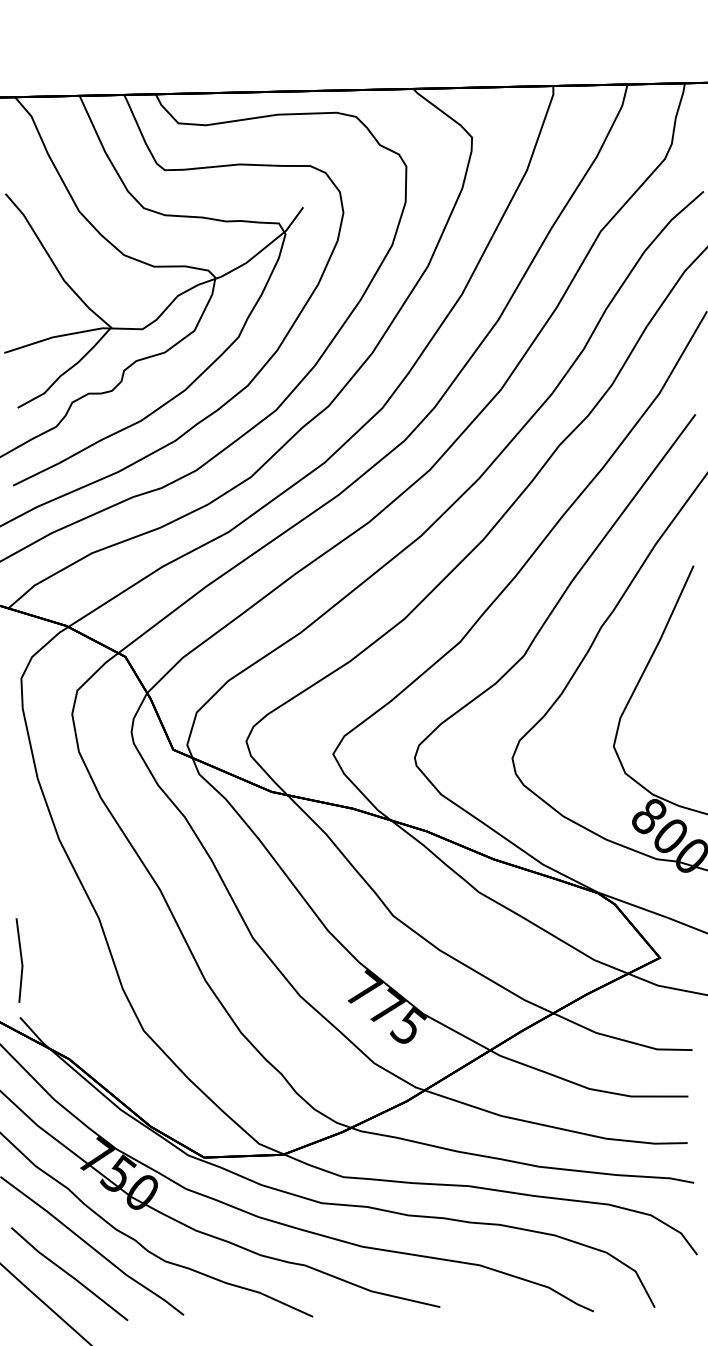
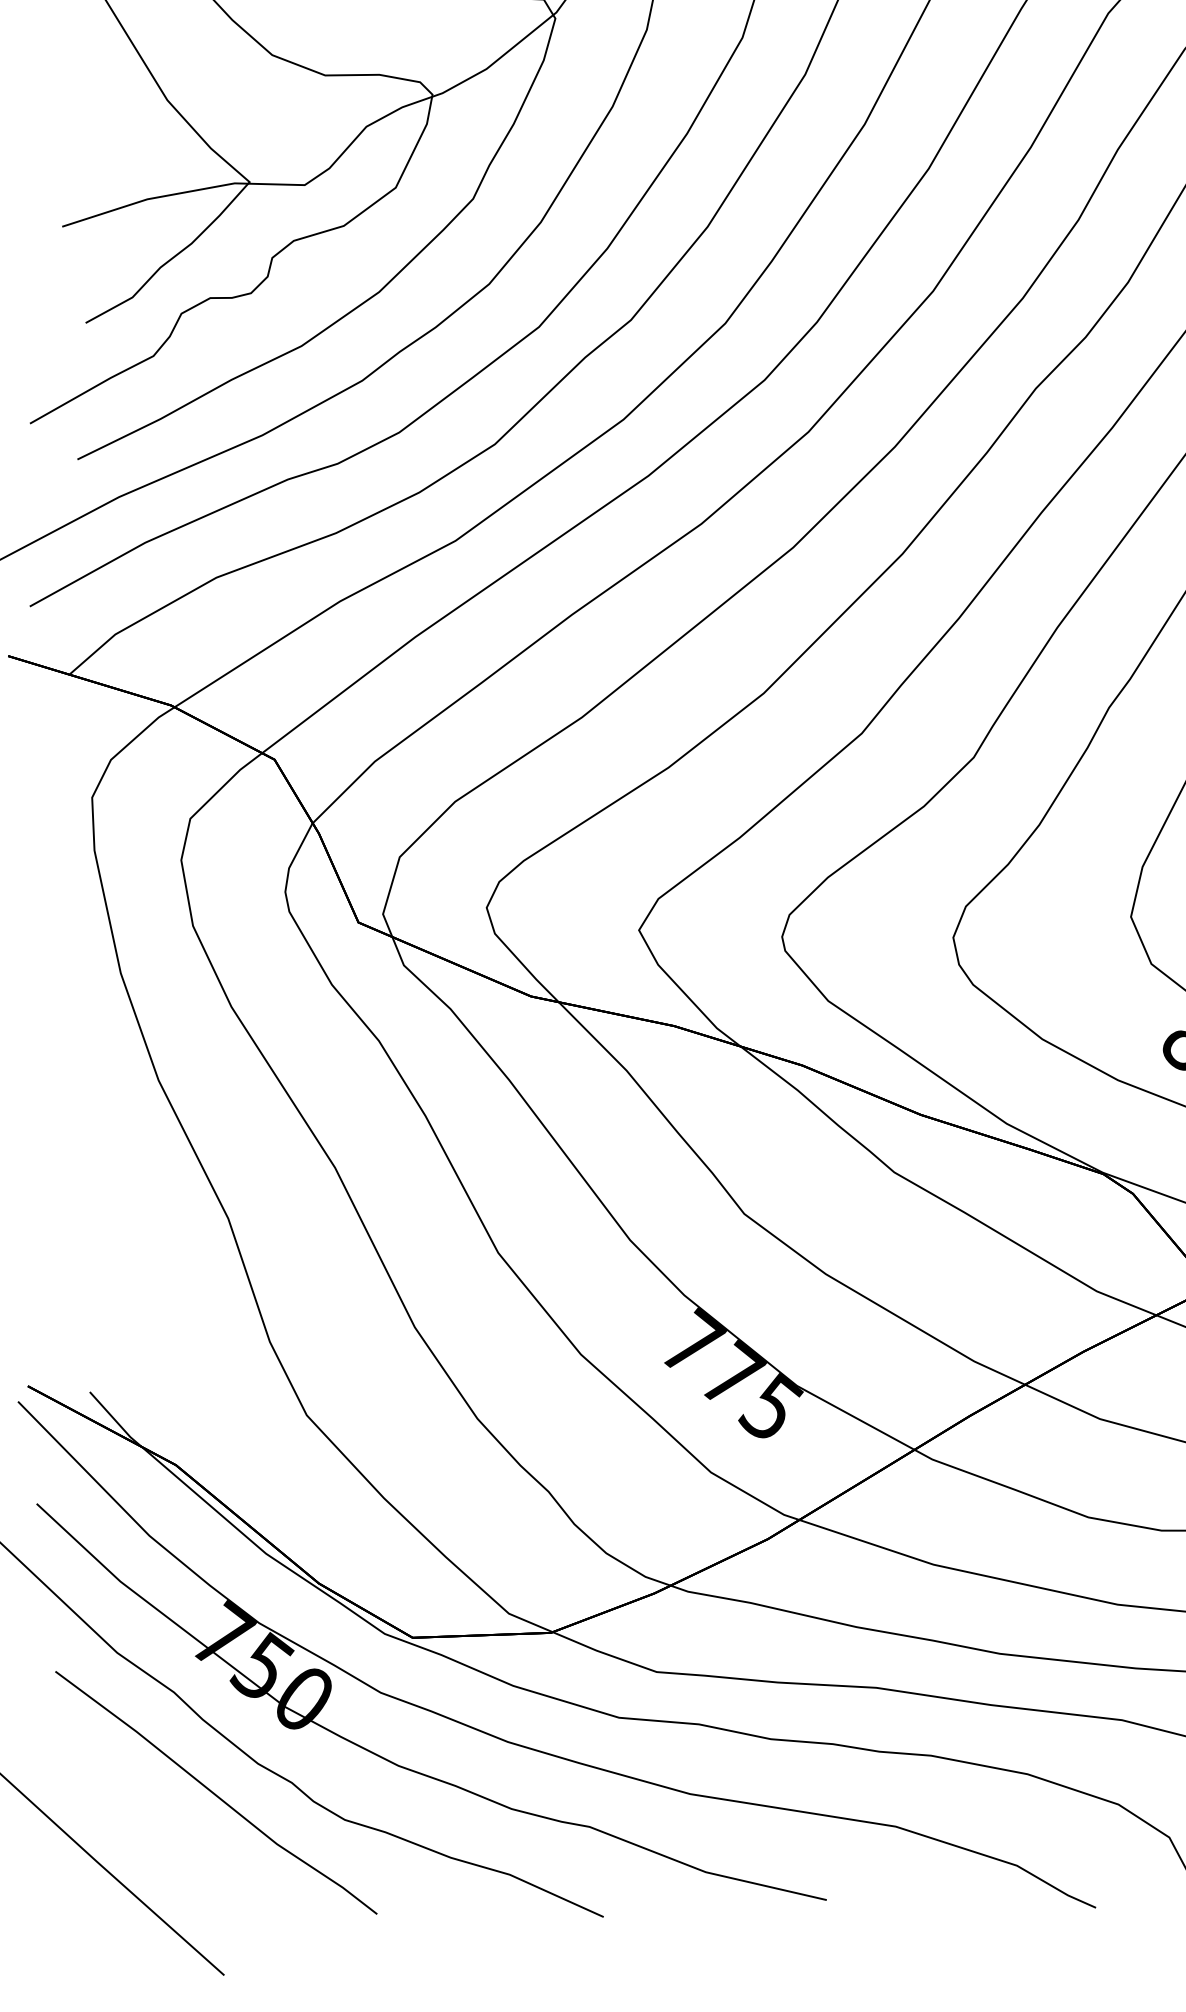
line: (20, 960) -> (90, 1292), removed
line: (69, 1274) -> (176, 1842), removed

